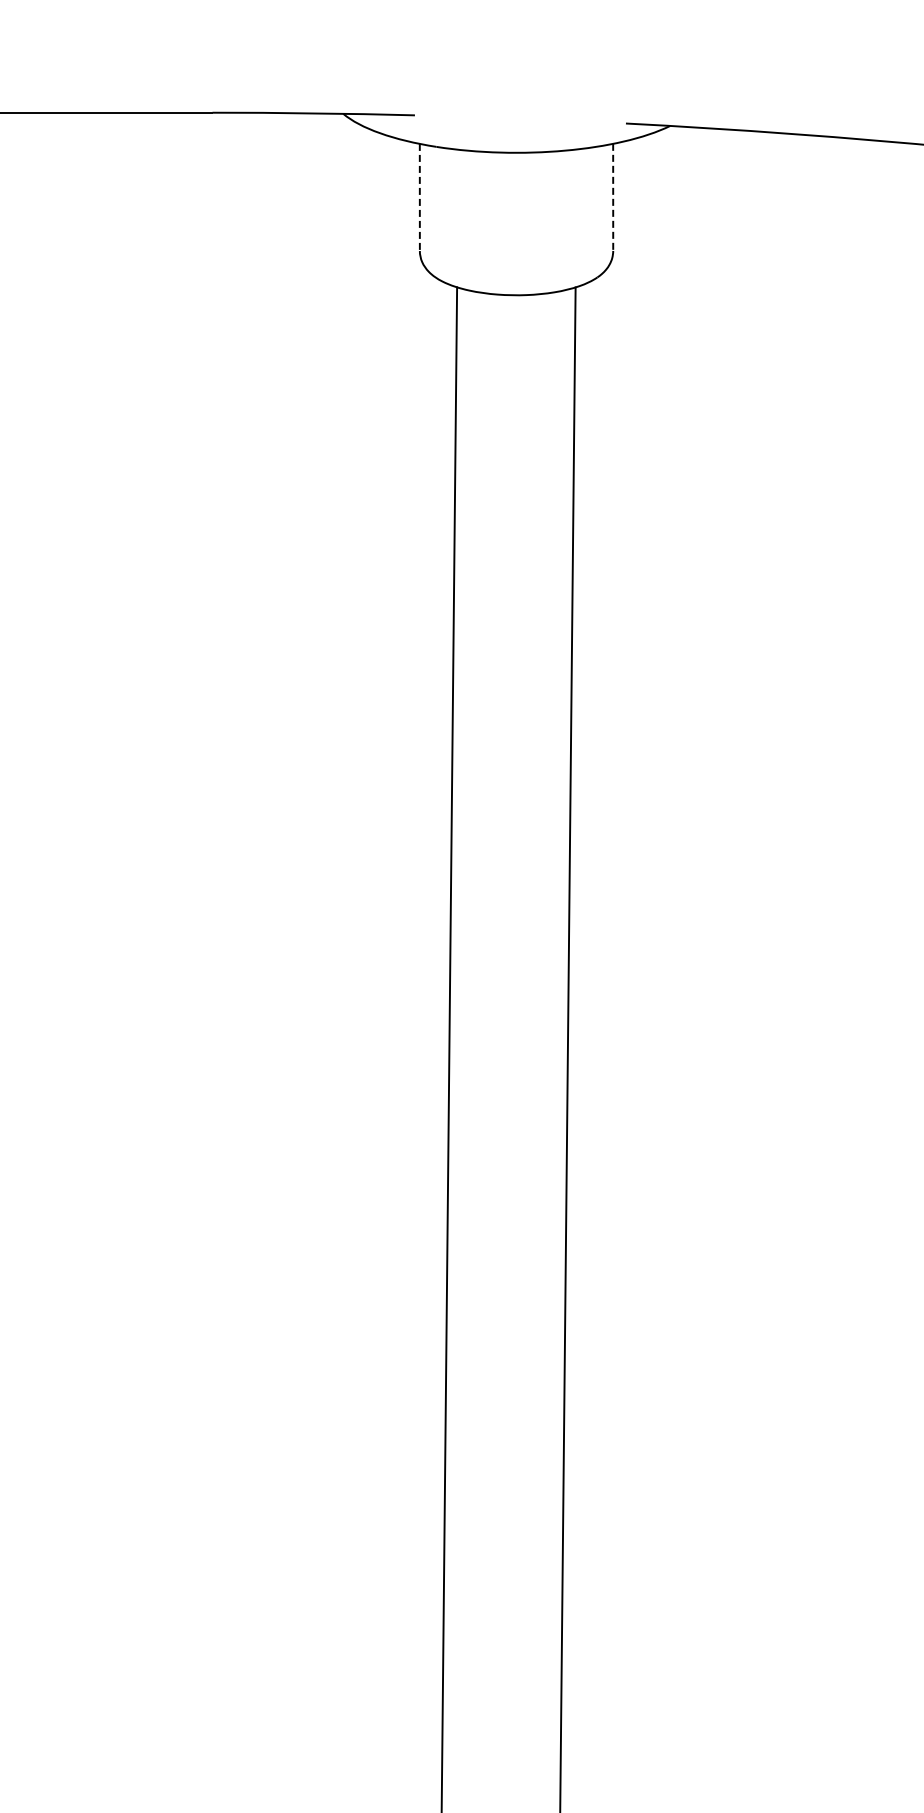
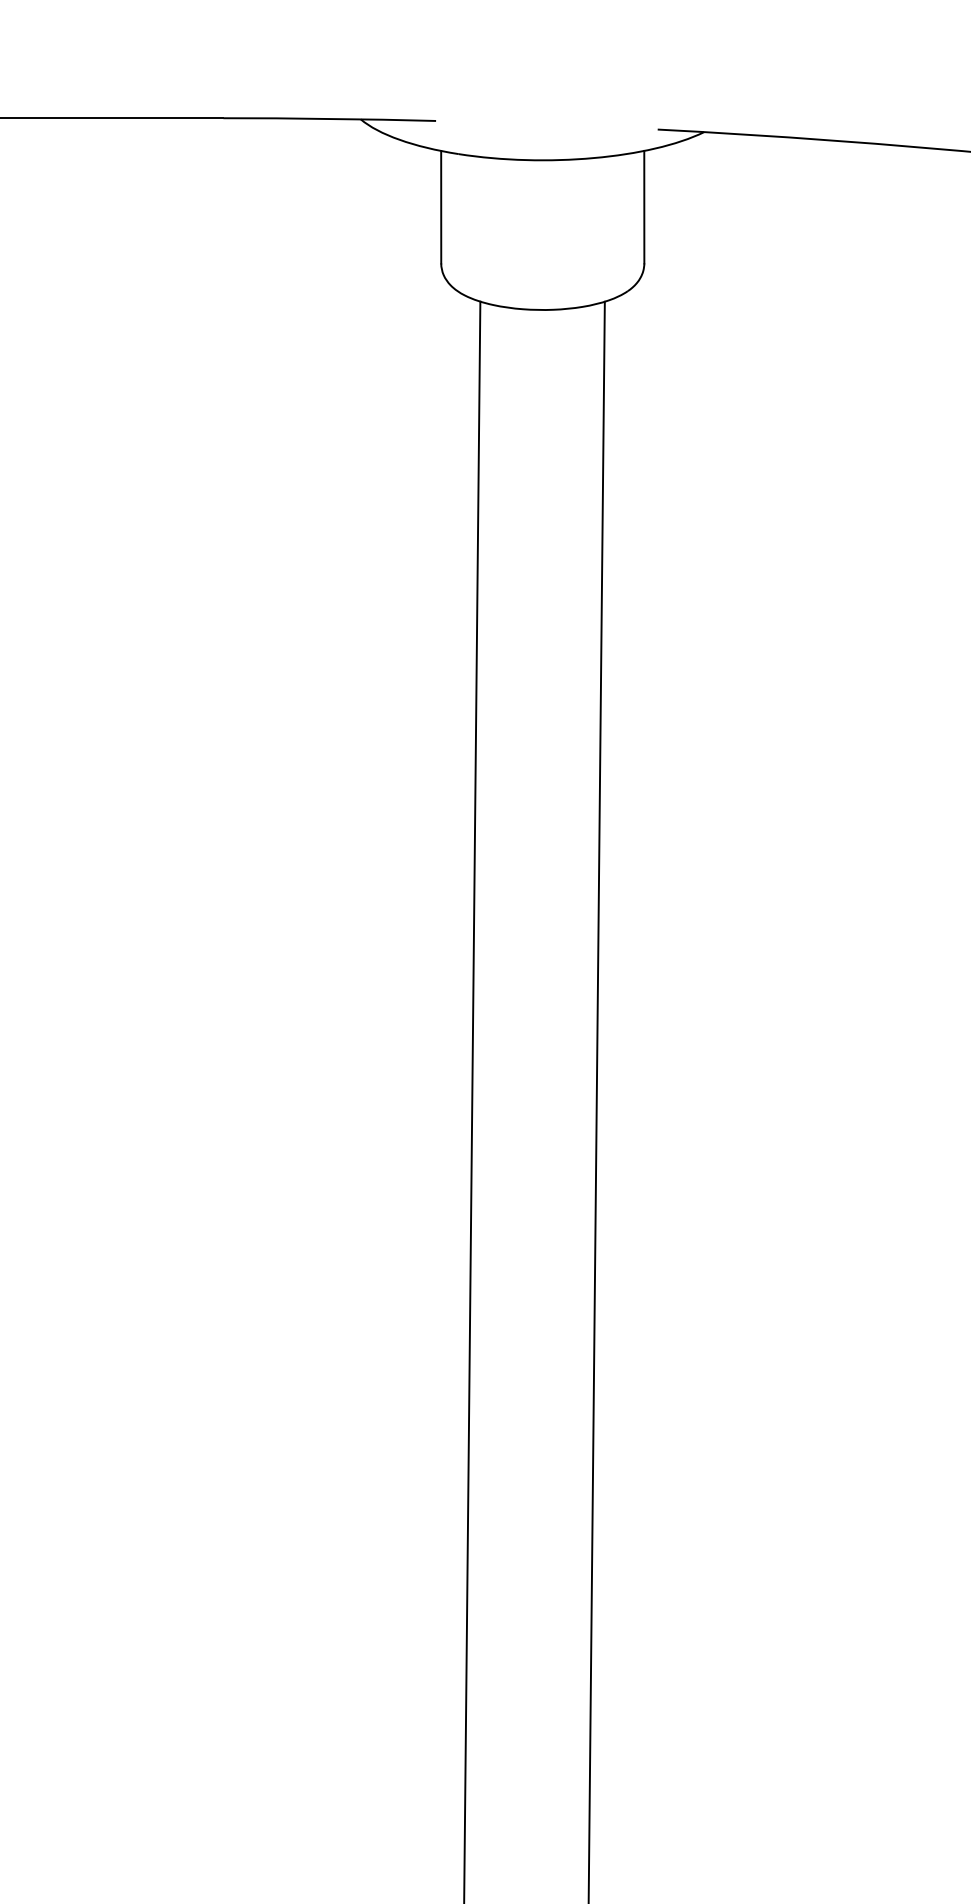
line: (419, 197) -> (440, 207), dashed -> solid
line: (613, 197) -> (644, 207), dashed -> solid

